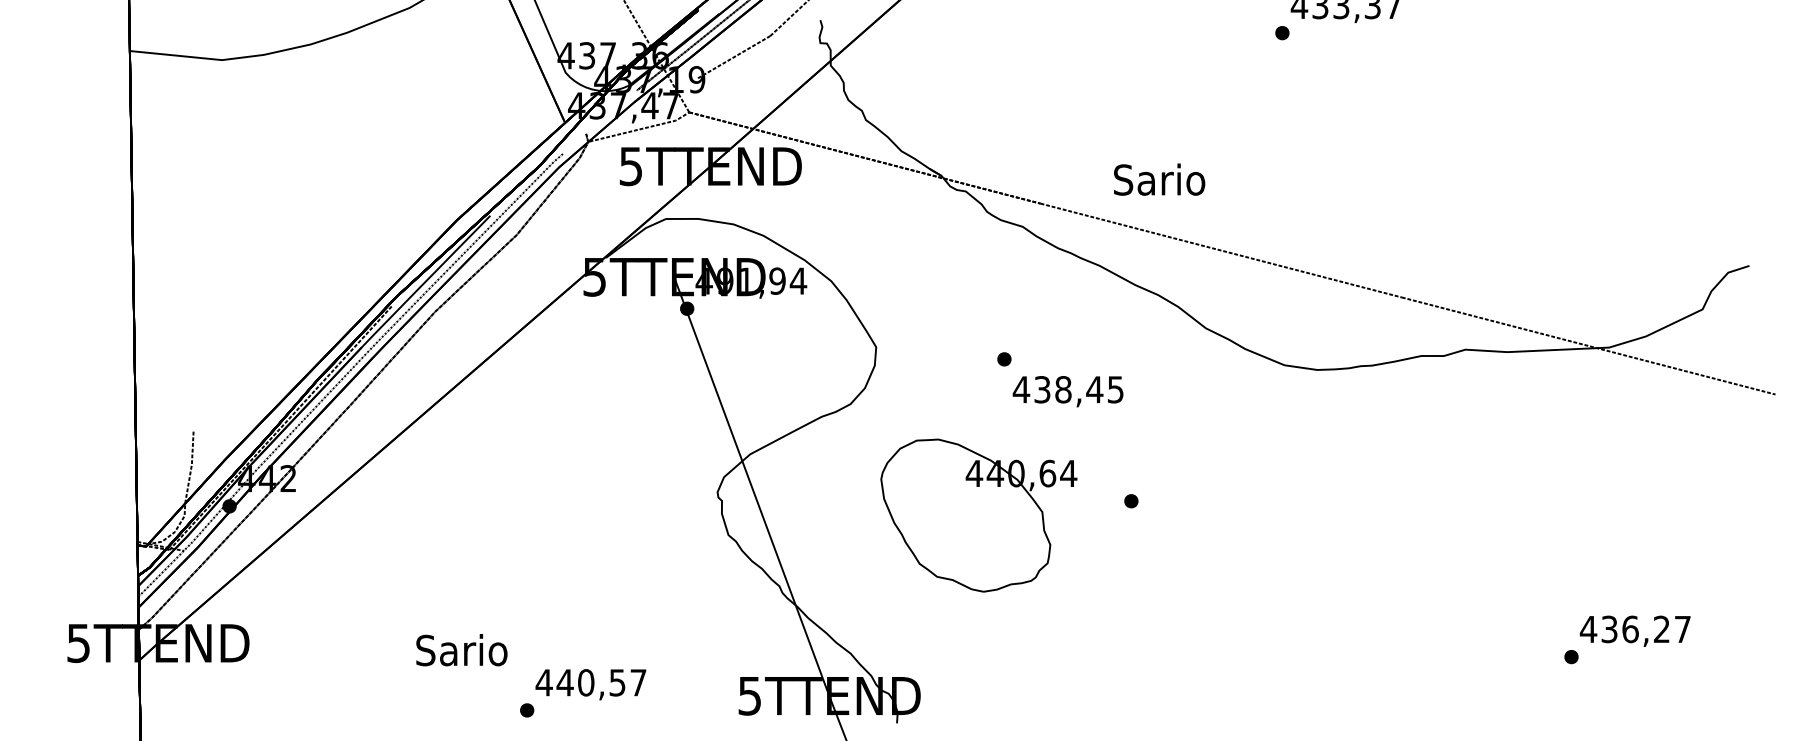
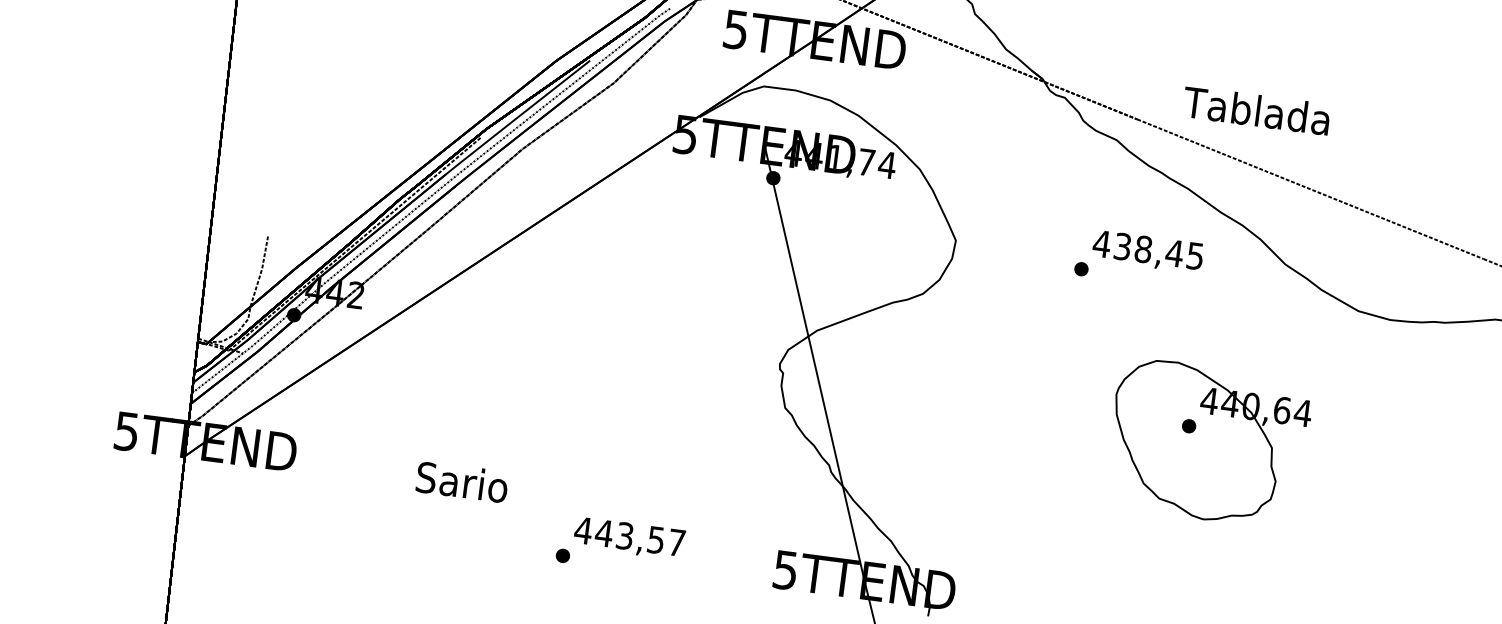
text: (1157, 179) -> (1256, 110), Sario -> Tablada
text: (750, 280) -> (839, 158), 491,94 -> 441,74
text: (1067, 391) -> (1147, 251), moved
part: (978, 515) -> (1208, 443), moved
text: (461, 650) -> (461, 482), moved
text: (586, 682) -> (625, 535), 440,57 -> 443,57

